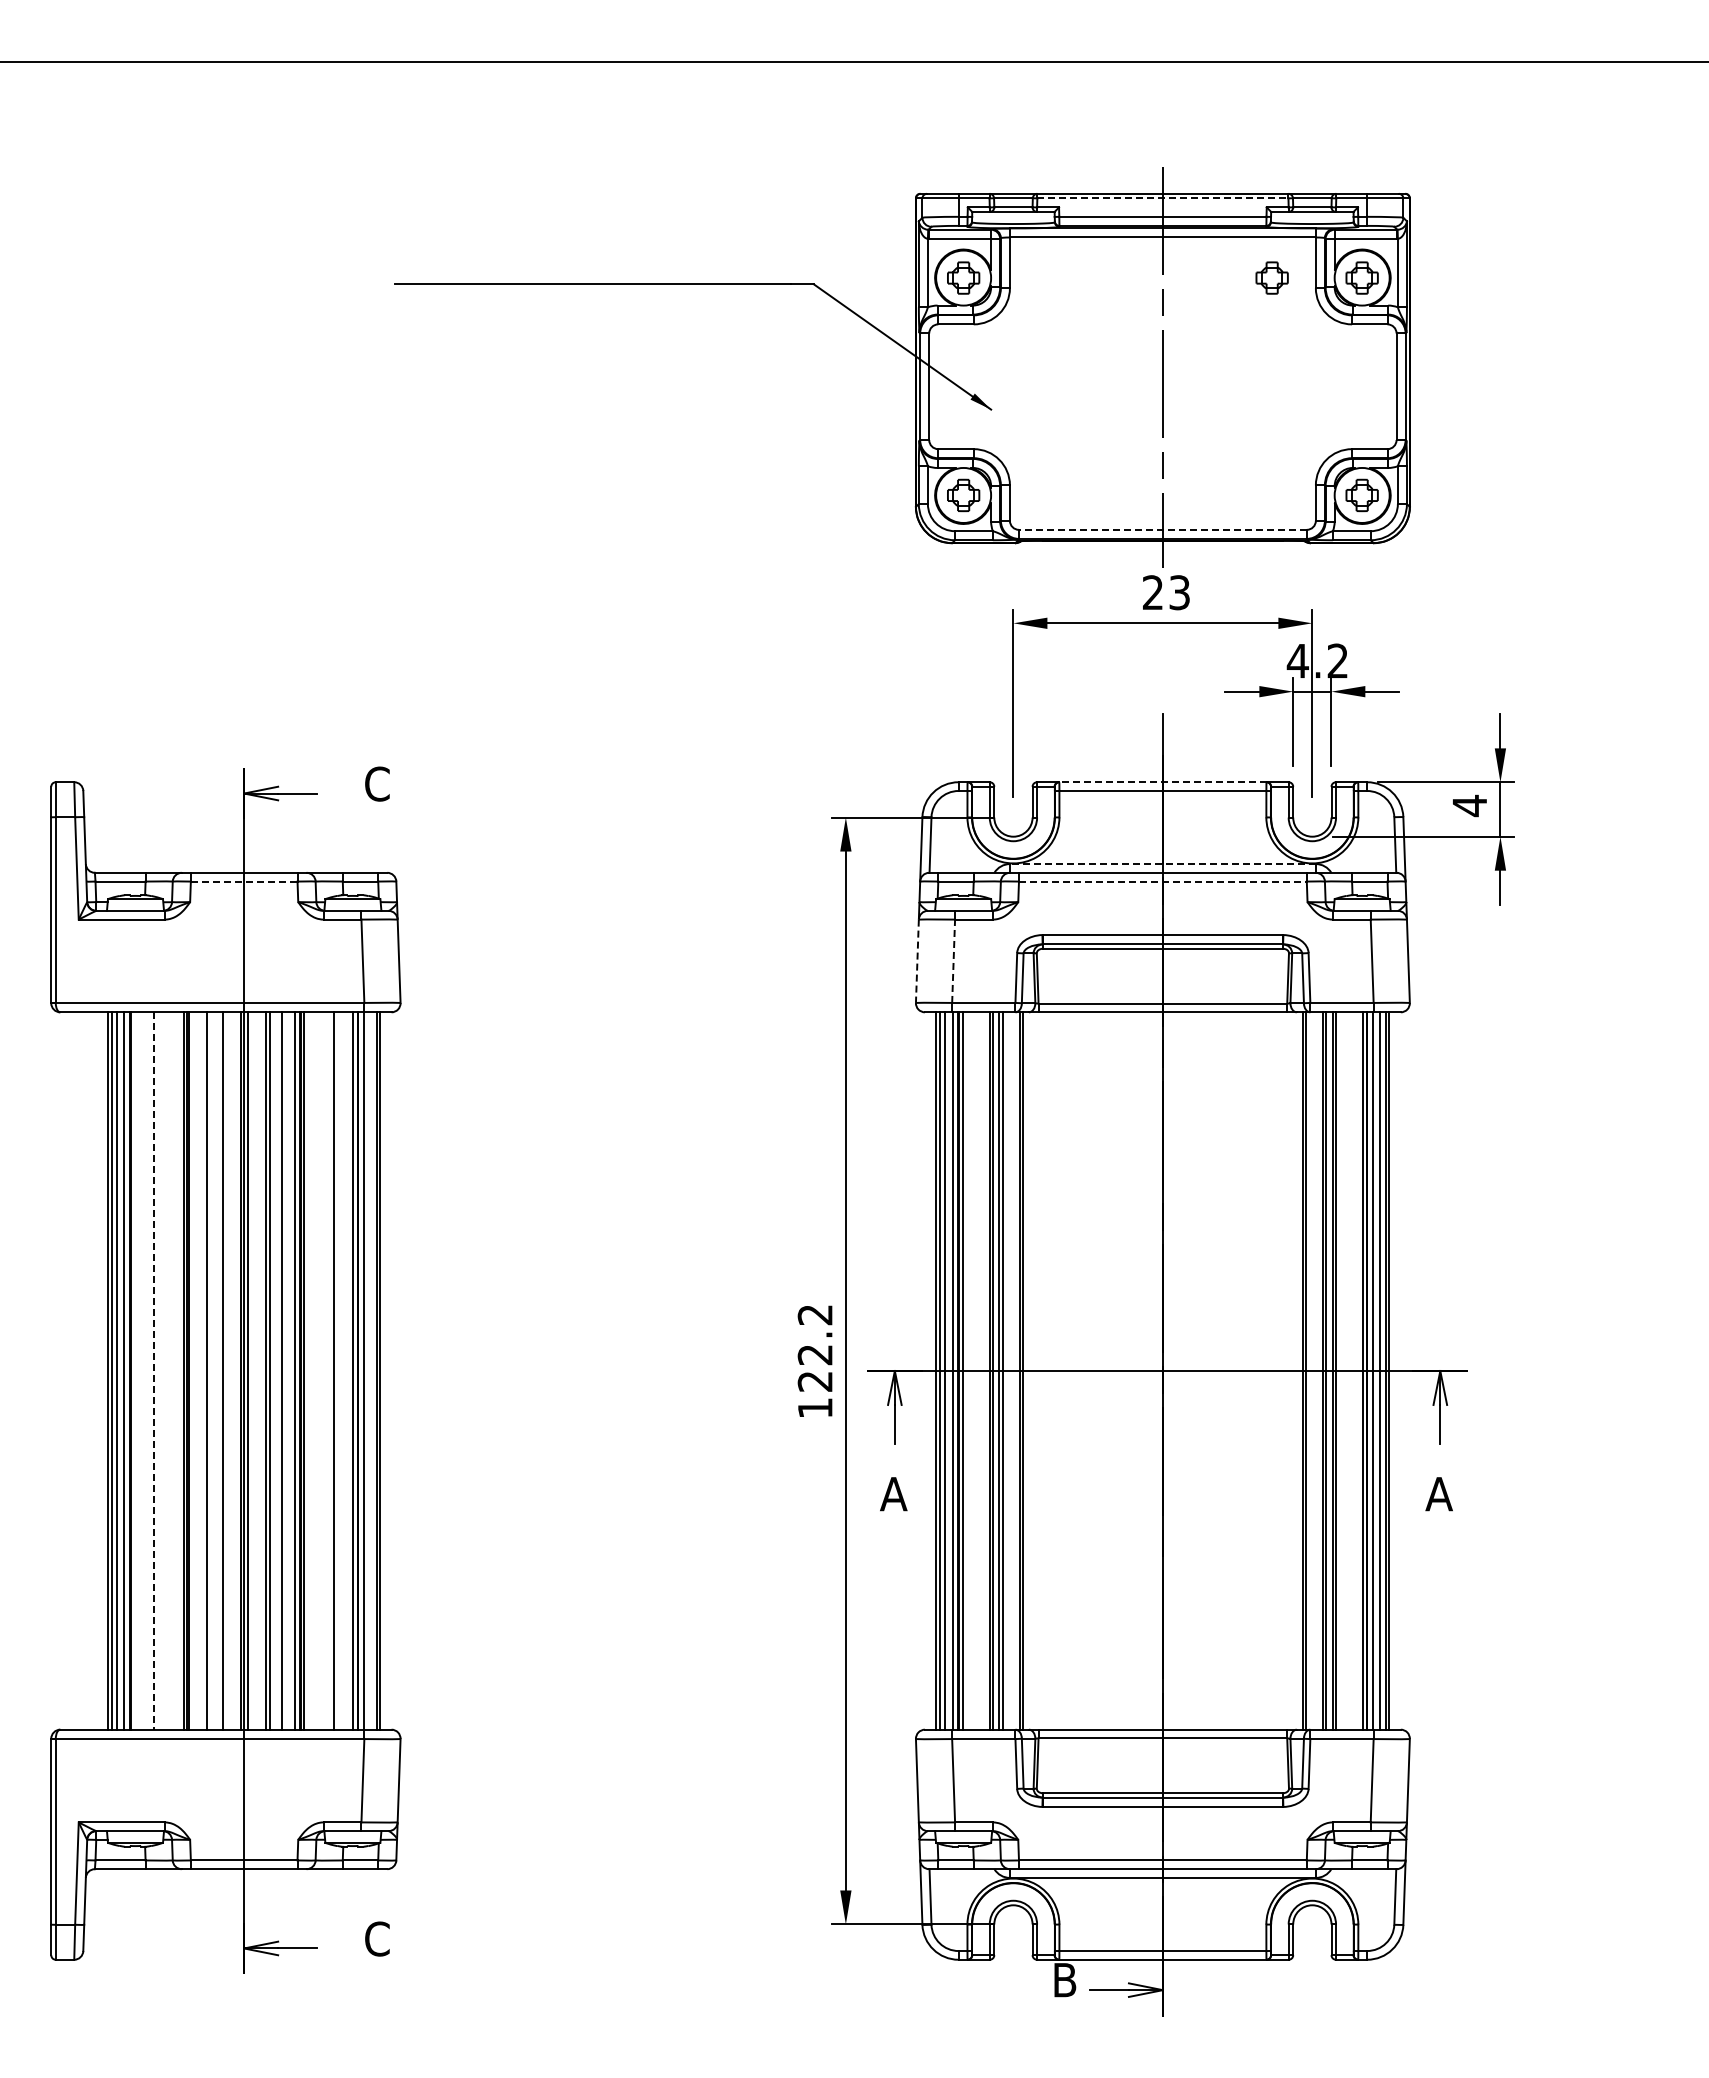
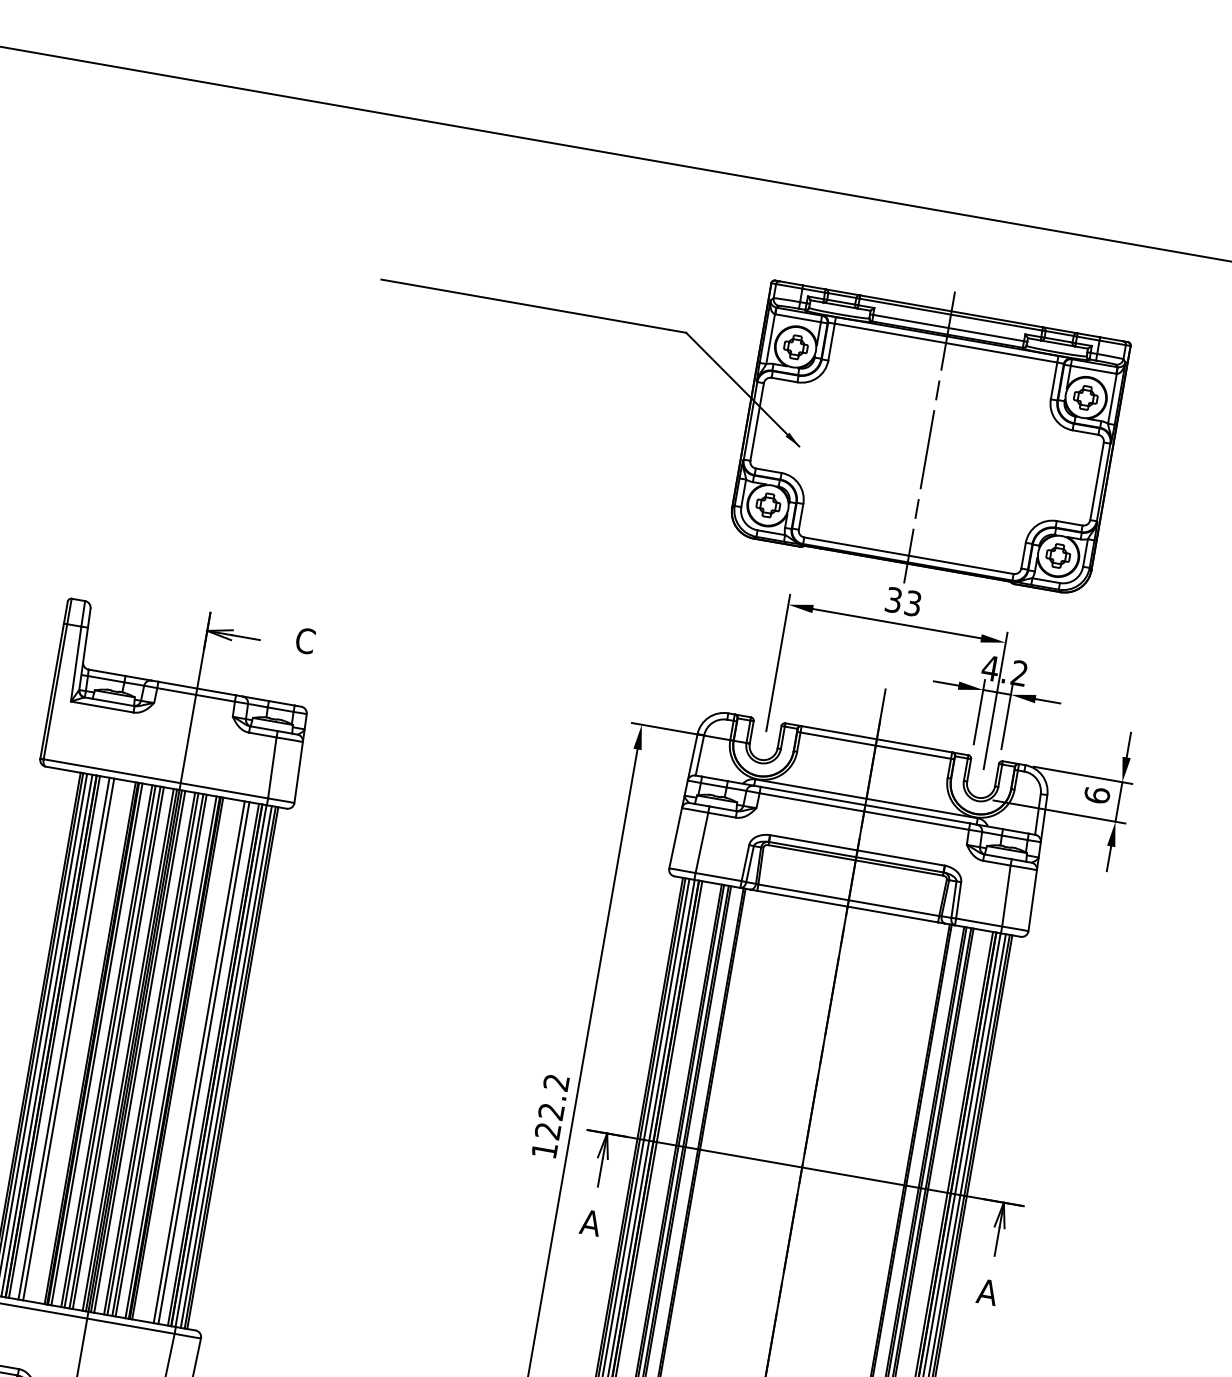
line: (1162, 198) -> (950, 314), dashed -> solid
part: (1271, 277) -> (1019, 385), removed
line: (1162, 529) -> (908, 555), dashed -> solid
text: (1153, 592) -> (894, 600), 23 -> 33
line: (1162, 782) -> (876, 739), dashed -> solid
text: (1469, 805) -> (1096, 795), 4 -> 6
line: (1162, 864) -> (866, 799), dashed -> solid
line: (244, 881) -> (196, 694), dashed -> solid
line: (1162, 881) -> (864, 811), dashed -> solid
line: (917, 961) -> (675, 838), dashed -> solid
line: (953, 961) -> (701, 843), dashed -> solid
line: (134, 1370) -> (54, 1036), added
line: (148, 1370) -> (64, 1038), added
line: (193, 1370) -> (97, 1044), added
line: (211, 1370) -> (110, 1046), added
line: (218, 1370) -> (115, 1047), added
line: (236, 1370) -> (128, 1049), added
line: (252, 1370) -> (140, 1051), added
line: (277, 1370) -> (158, 1054), added
line: (340, 1370) -> (204, 1062), added
line: (371, 1370) -> (226, 1066), added
line: (154, 1371) -> (68, 1039), dashed -> solid

